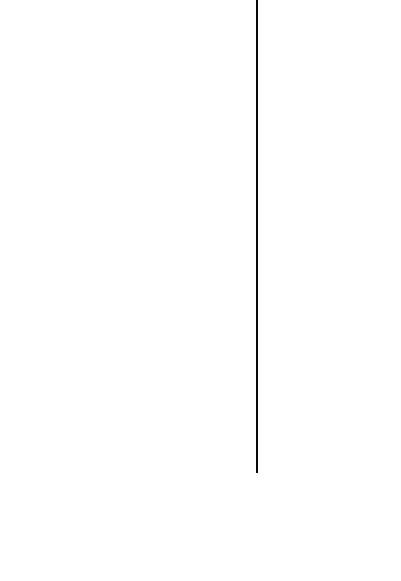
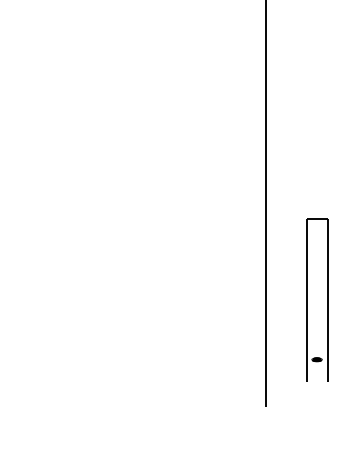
part: (319, 312) -> (307, 299), added

